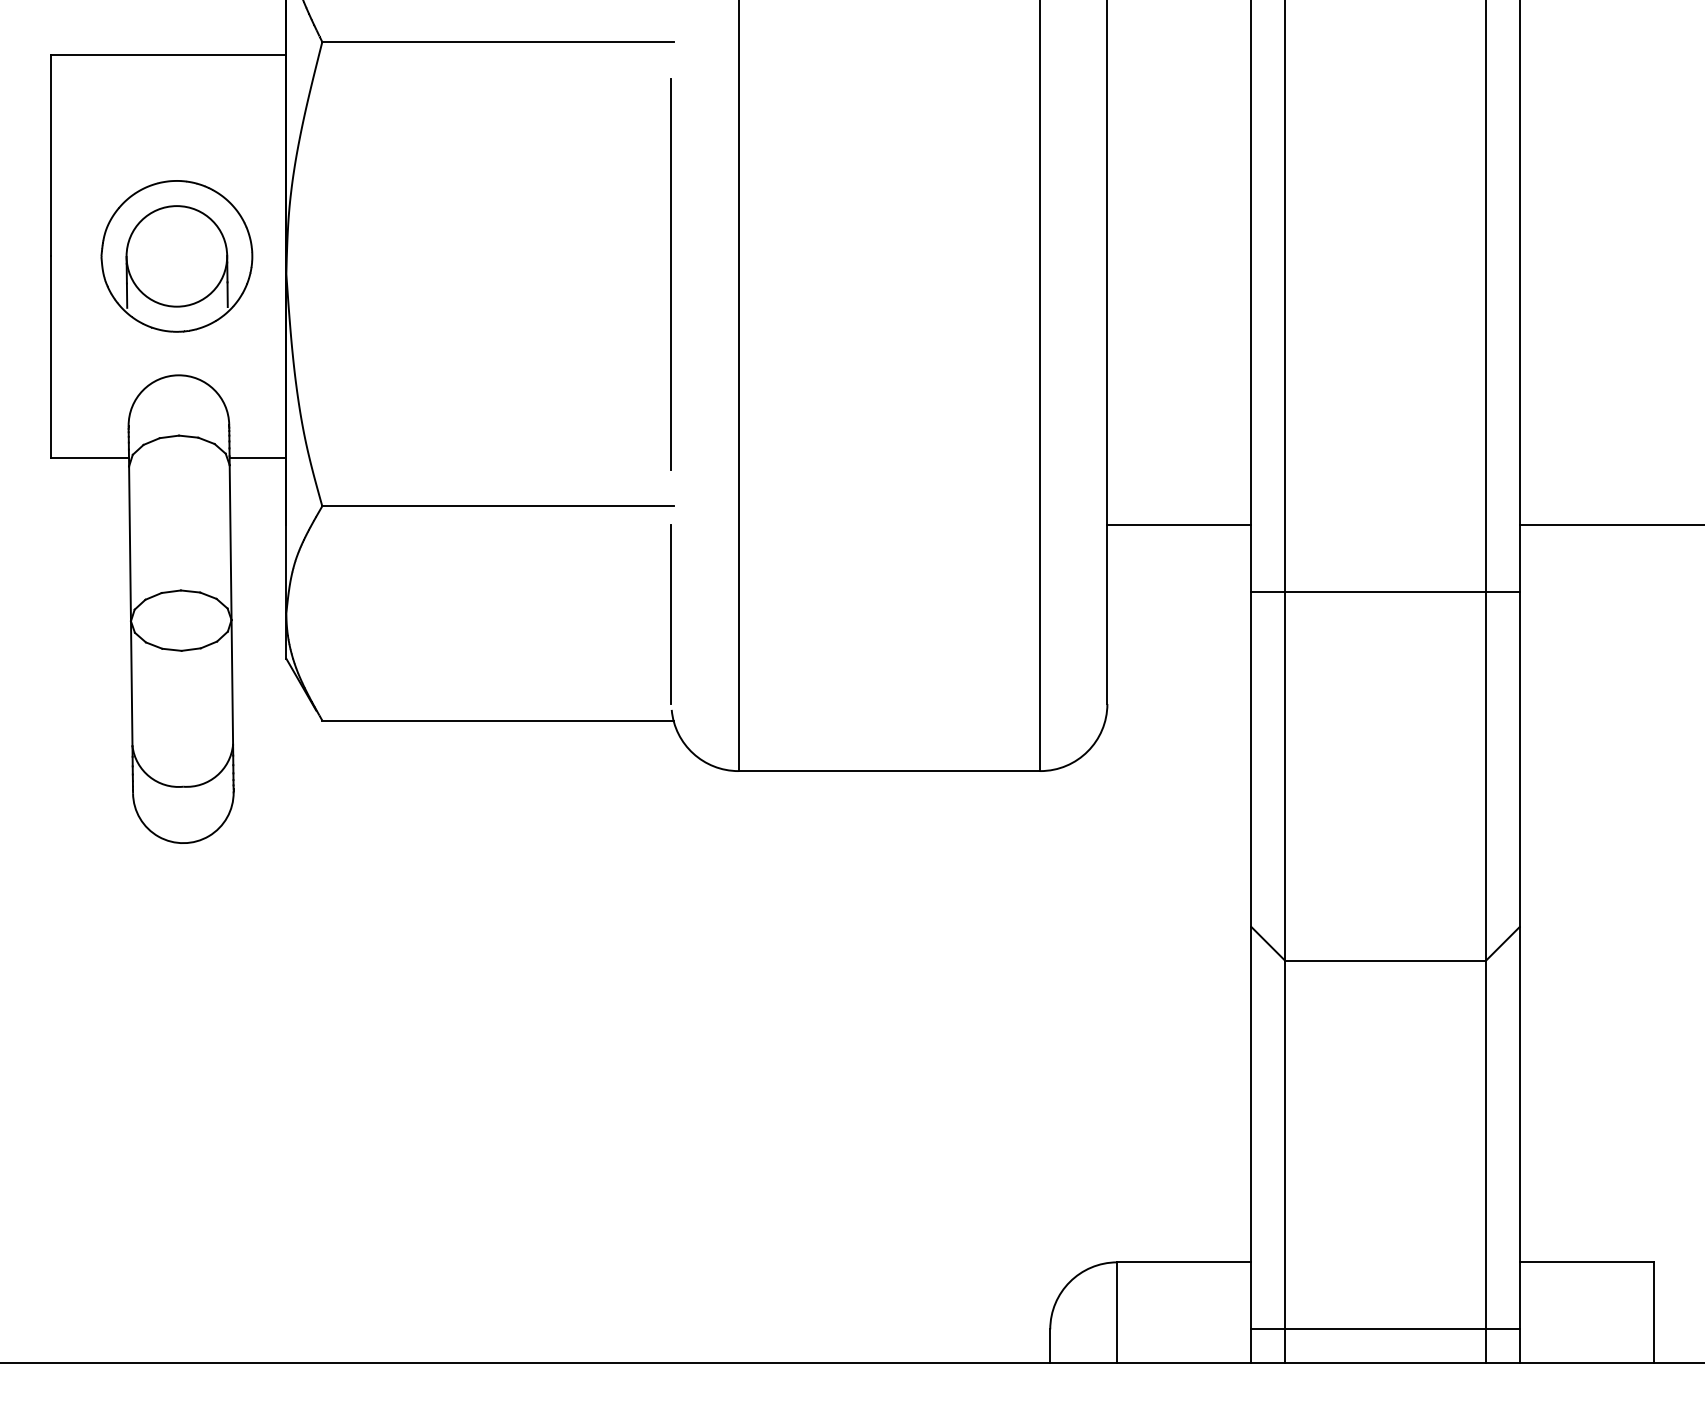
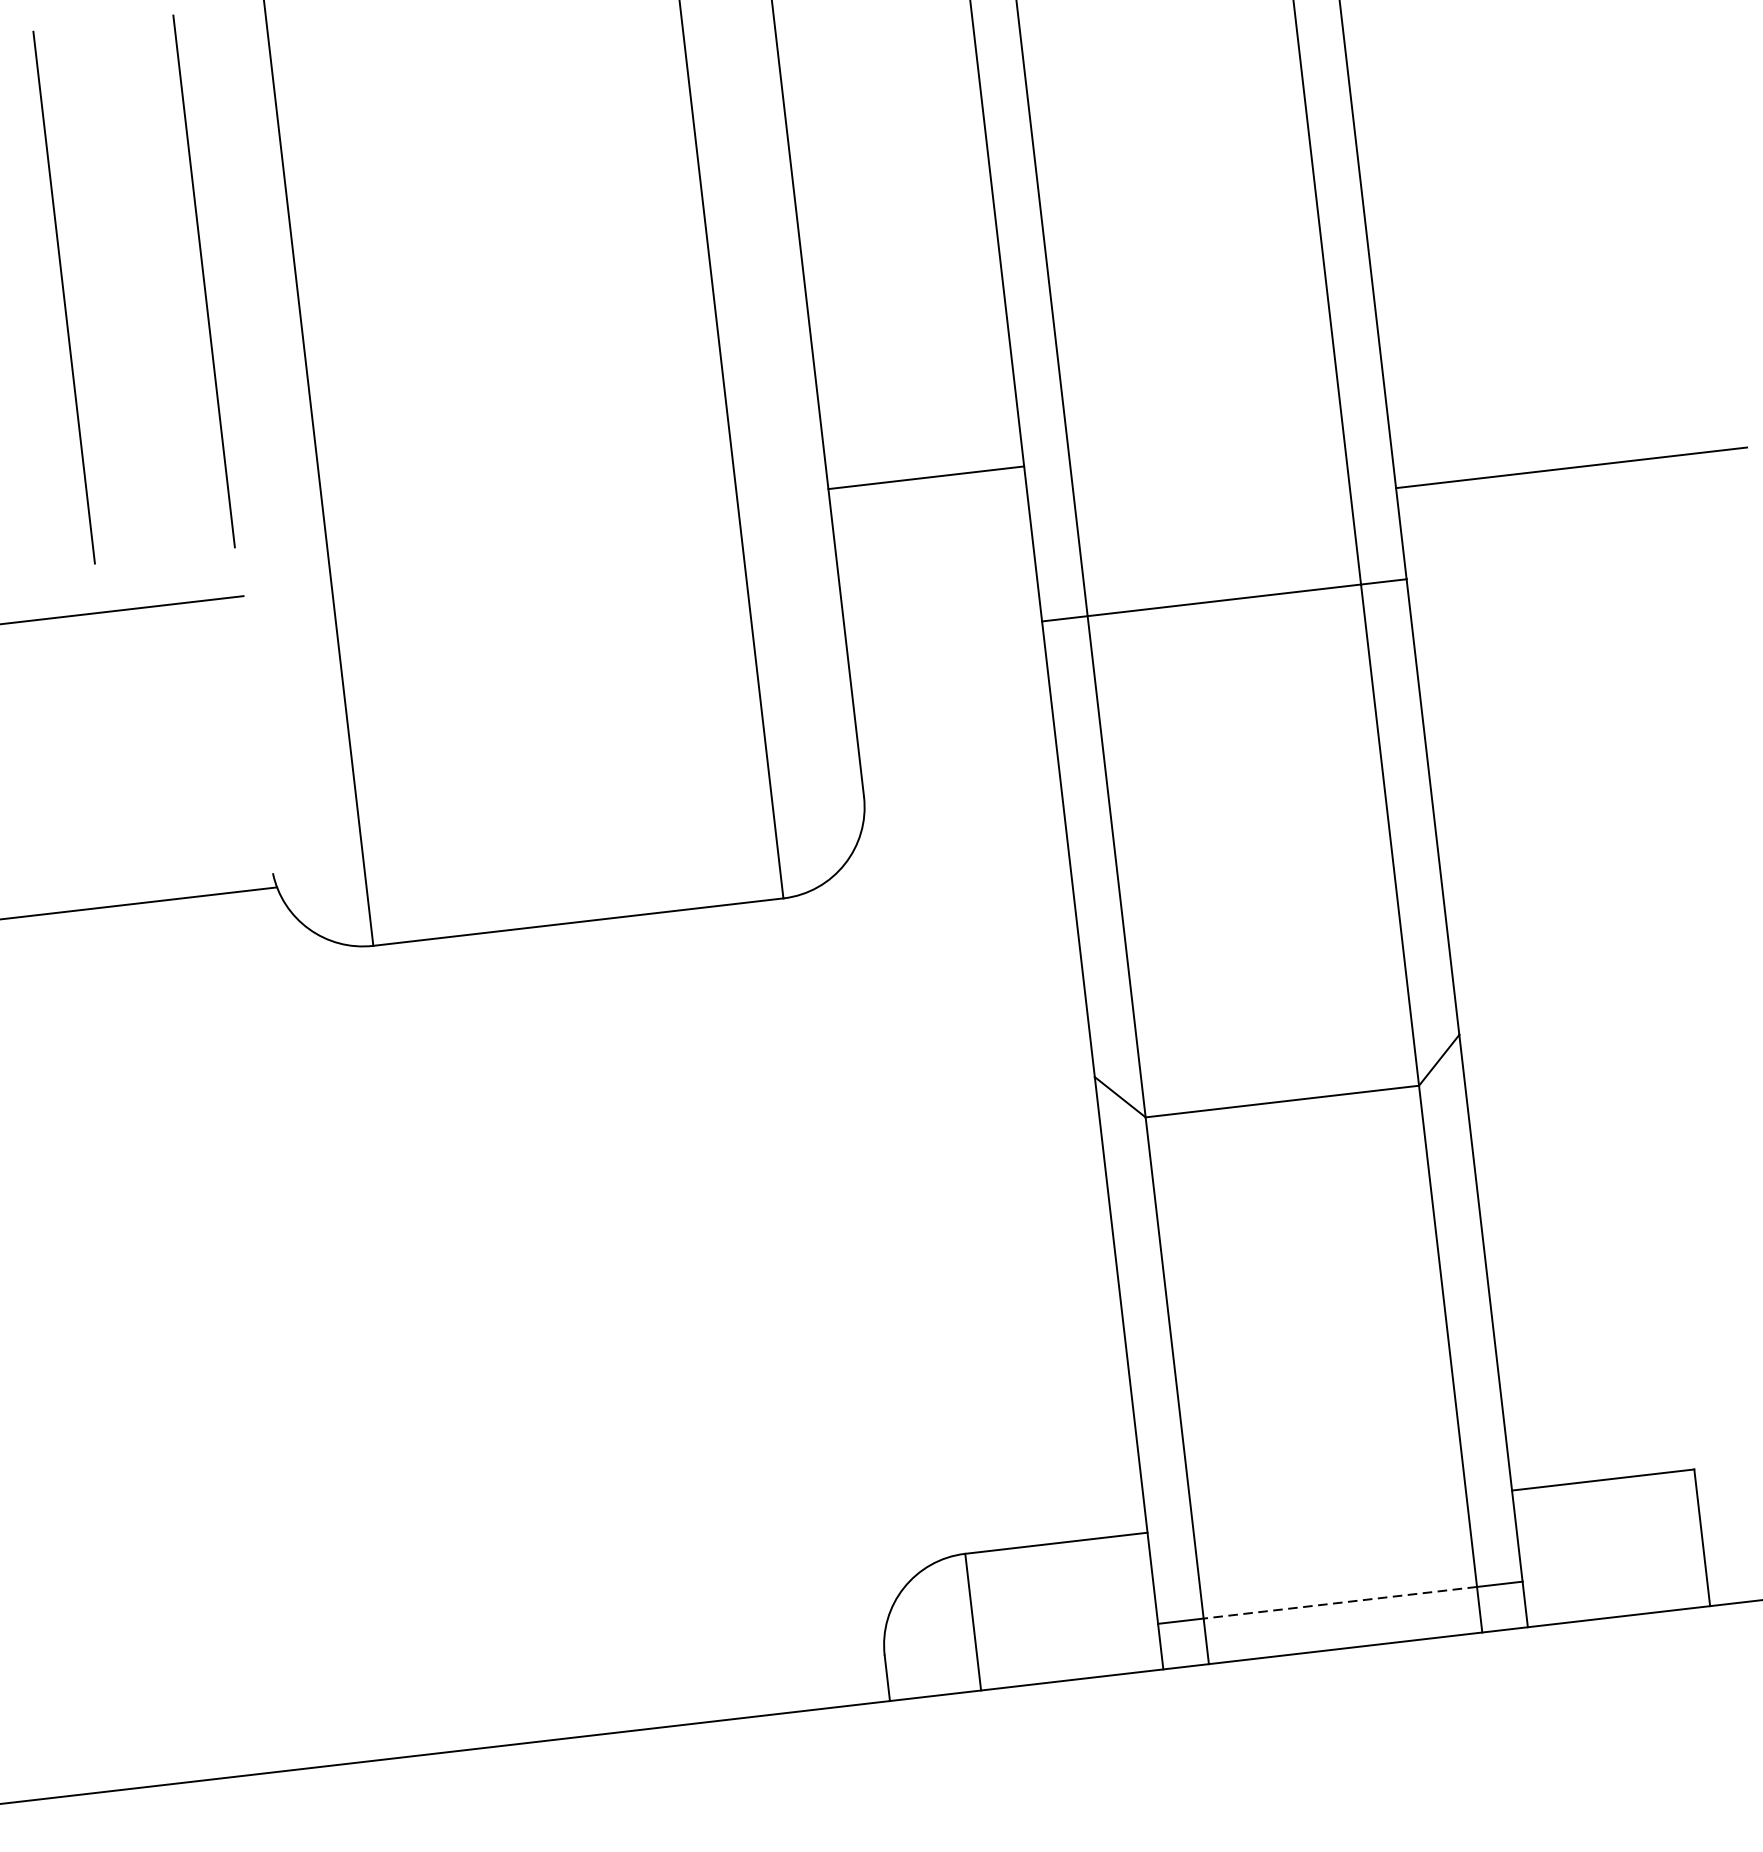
line: (567, 274) -> (62, 297), added
line: (1179, 524) -> (926, 477), moved
line: (671, 614) -> (257, 743), removed
line: (1385, 1329) -> (1340, 1602), solid -> dashed

